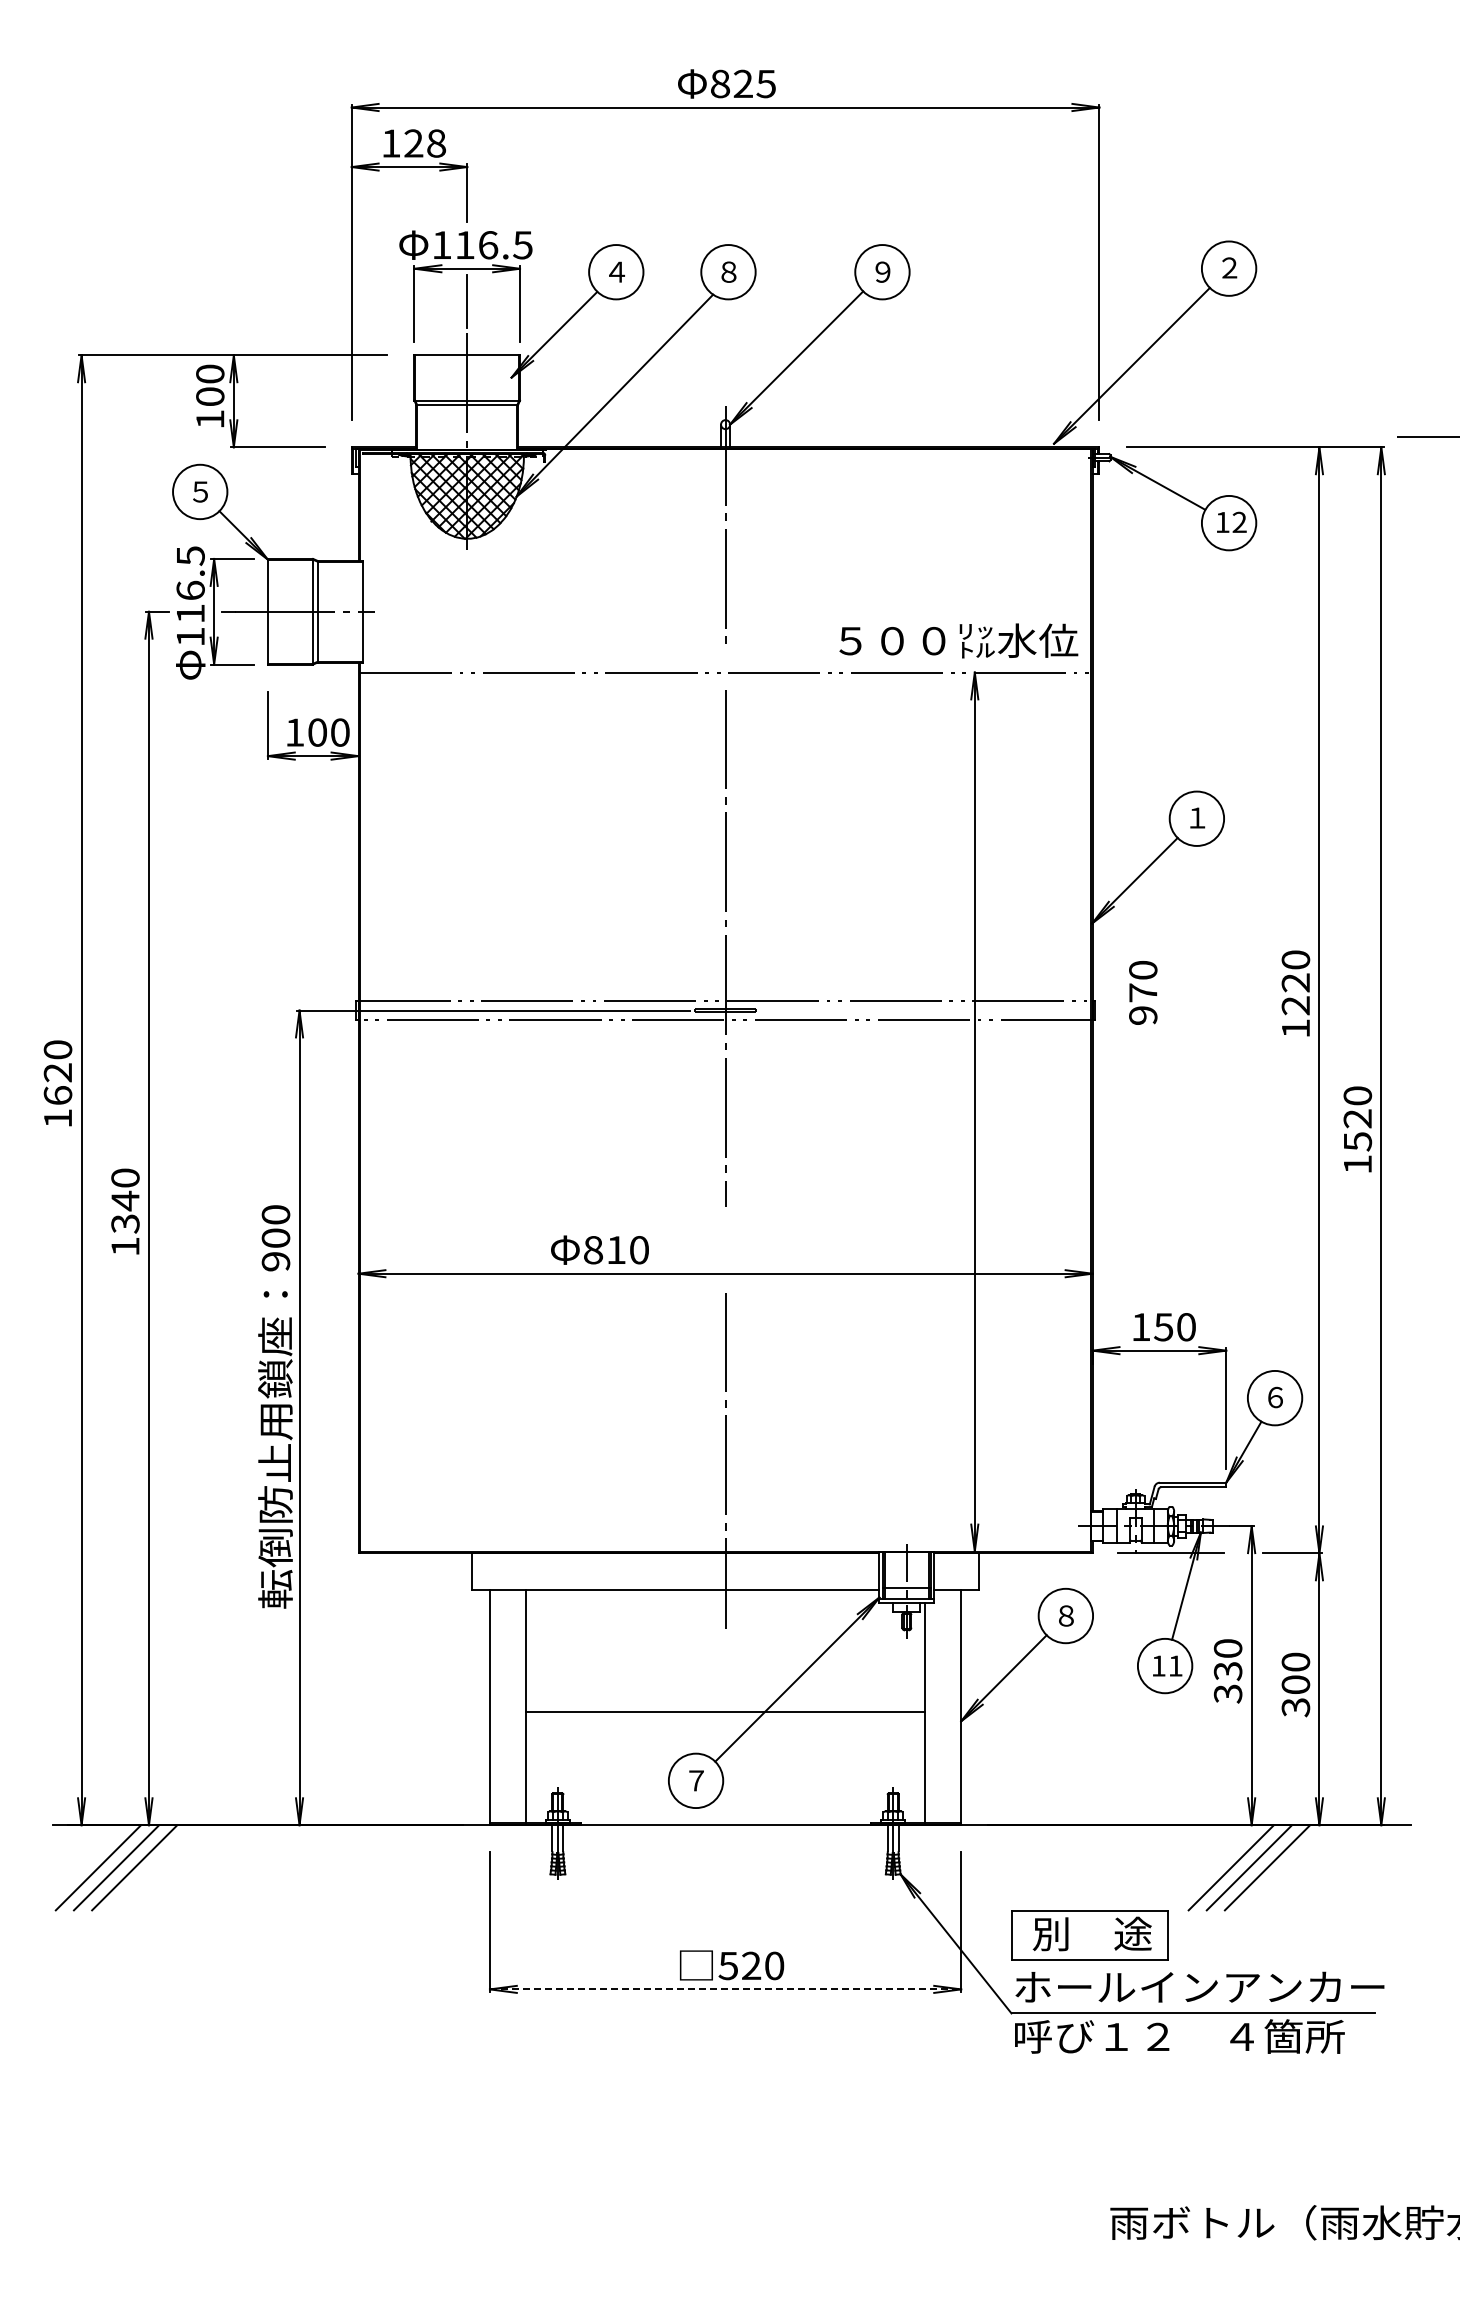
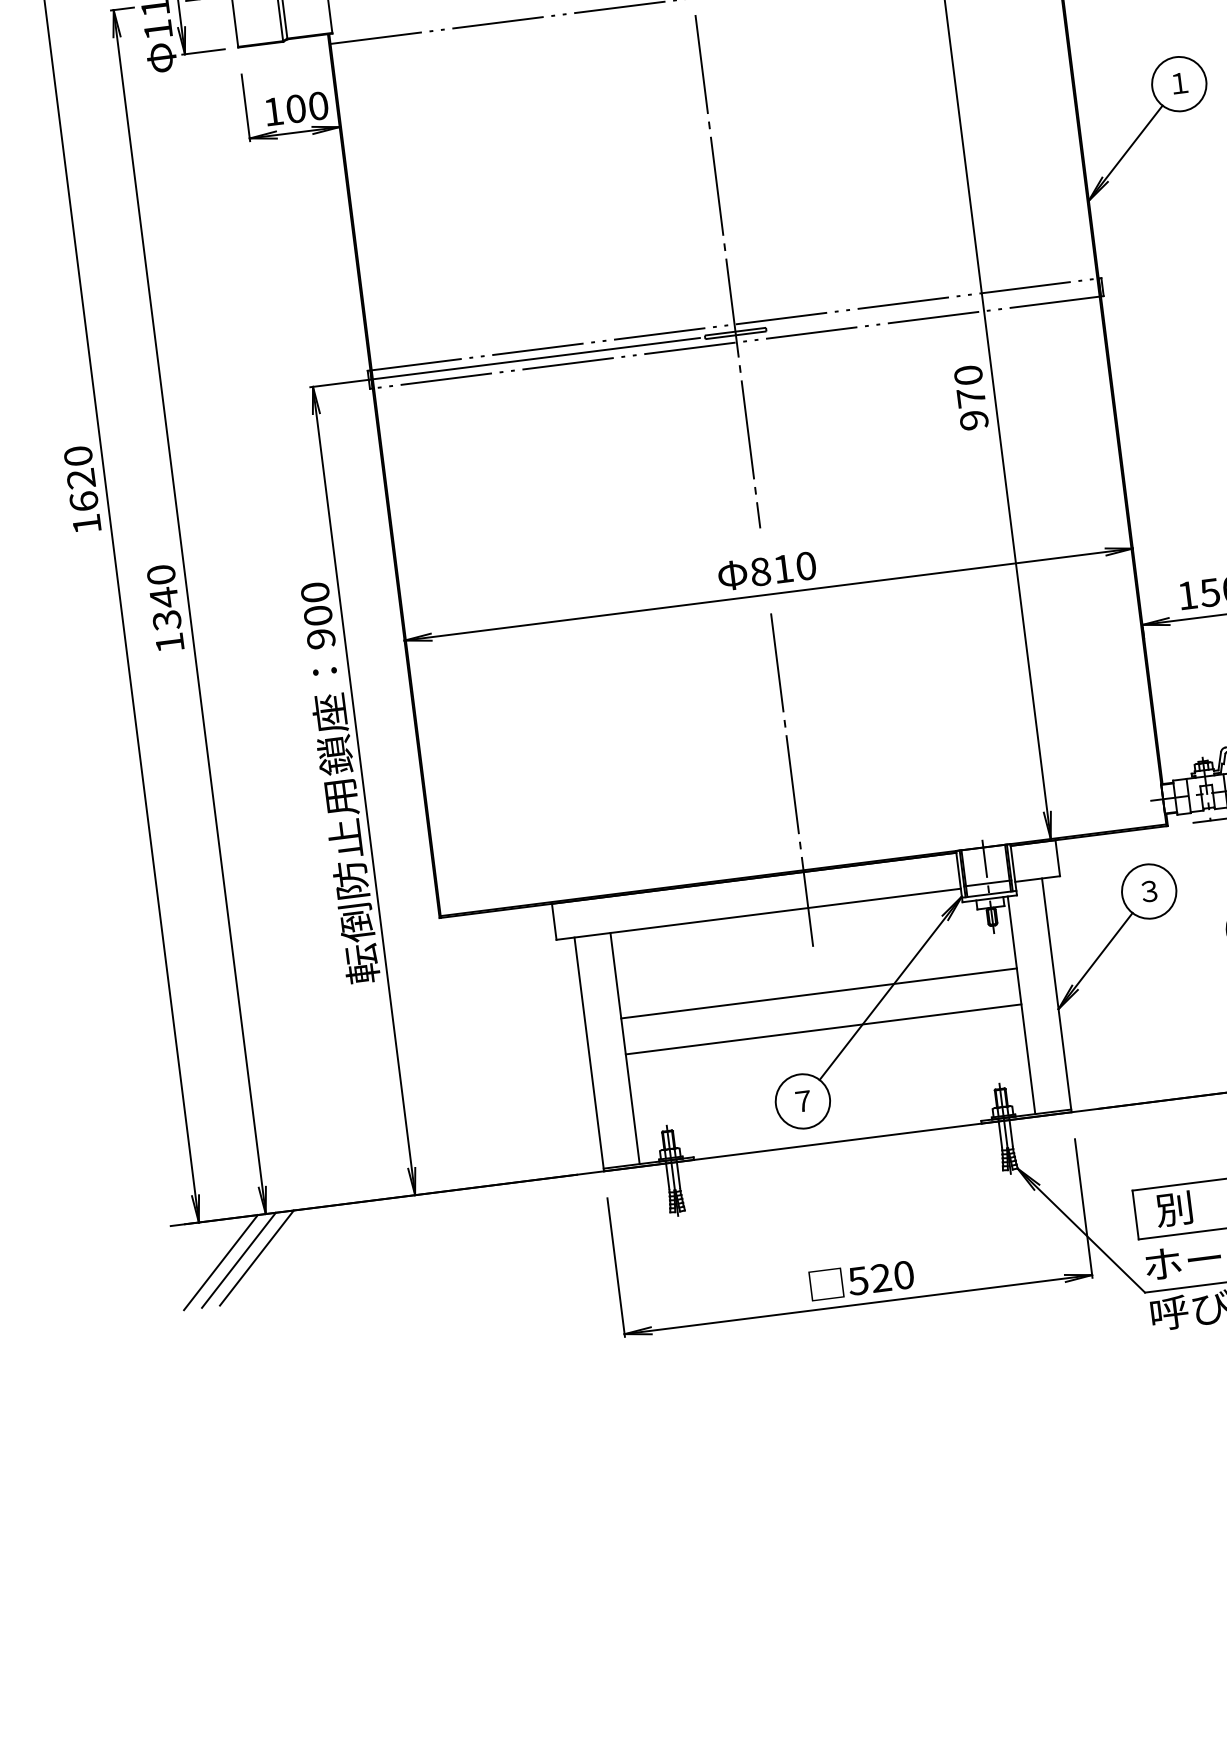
text: (1143, 992) -> (971, 397), moved
text: (599, 1249) -> (766, 570), moved
text: (1065, 1615) -> (1148, 891), ８ -> ３
line: (725, 1675) -> (818, 993), added
line: (725, 1989) -> (858, 1304), dashed -> solid

